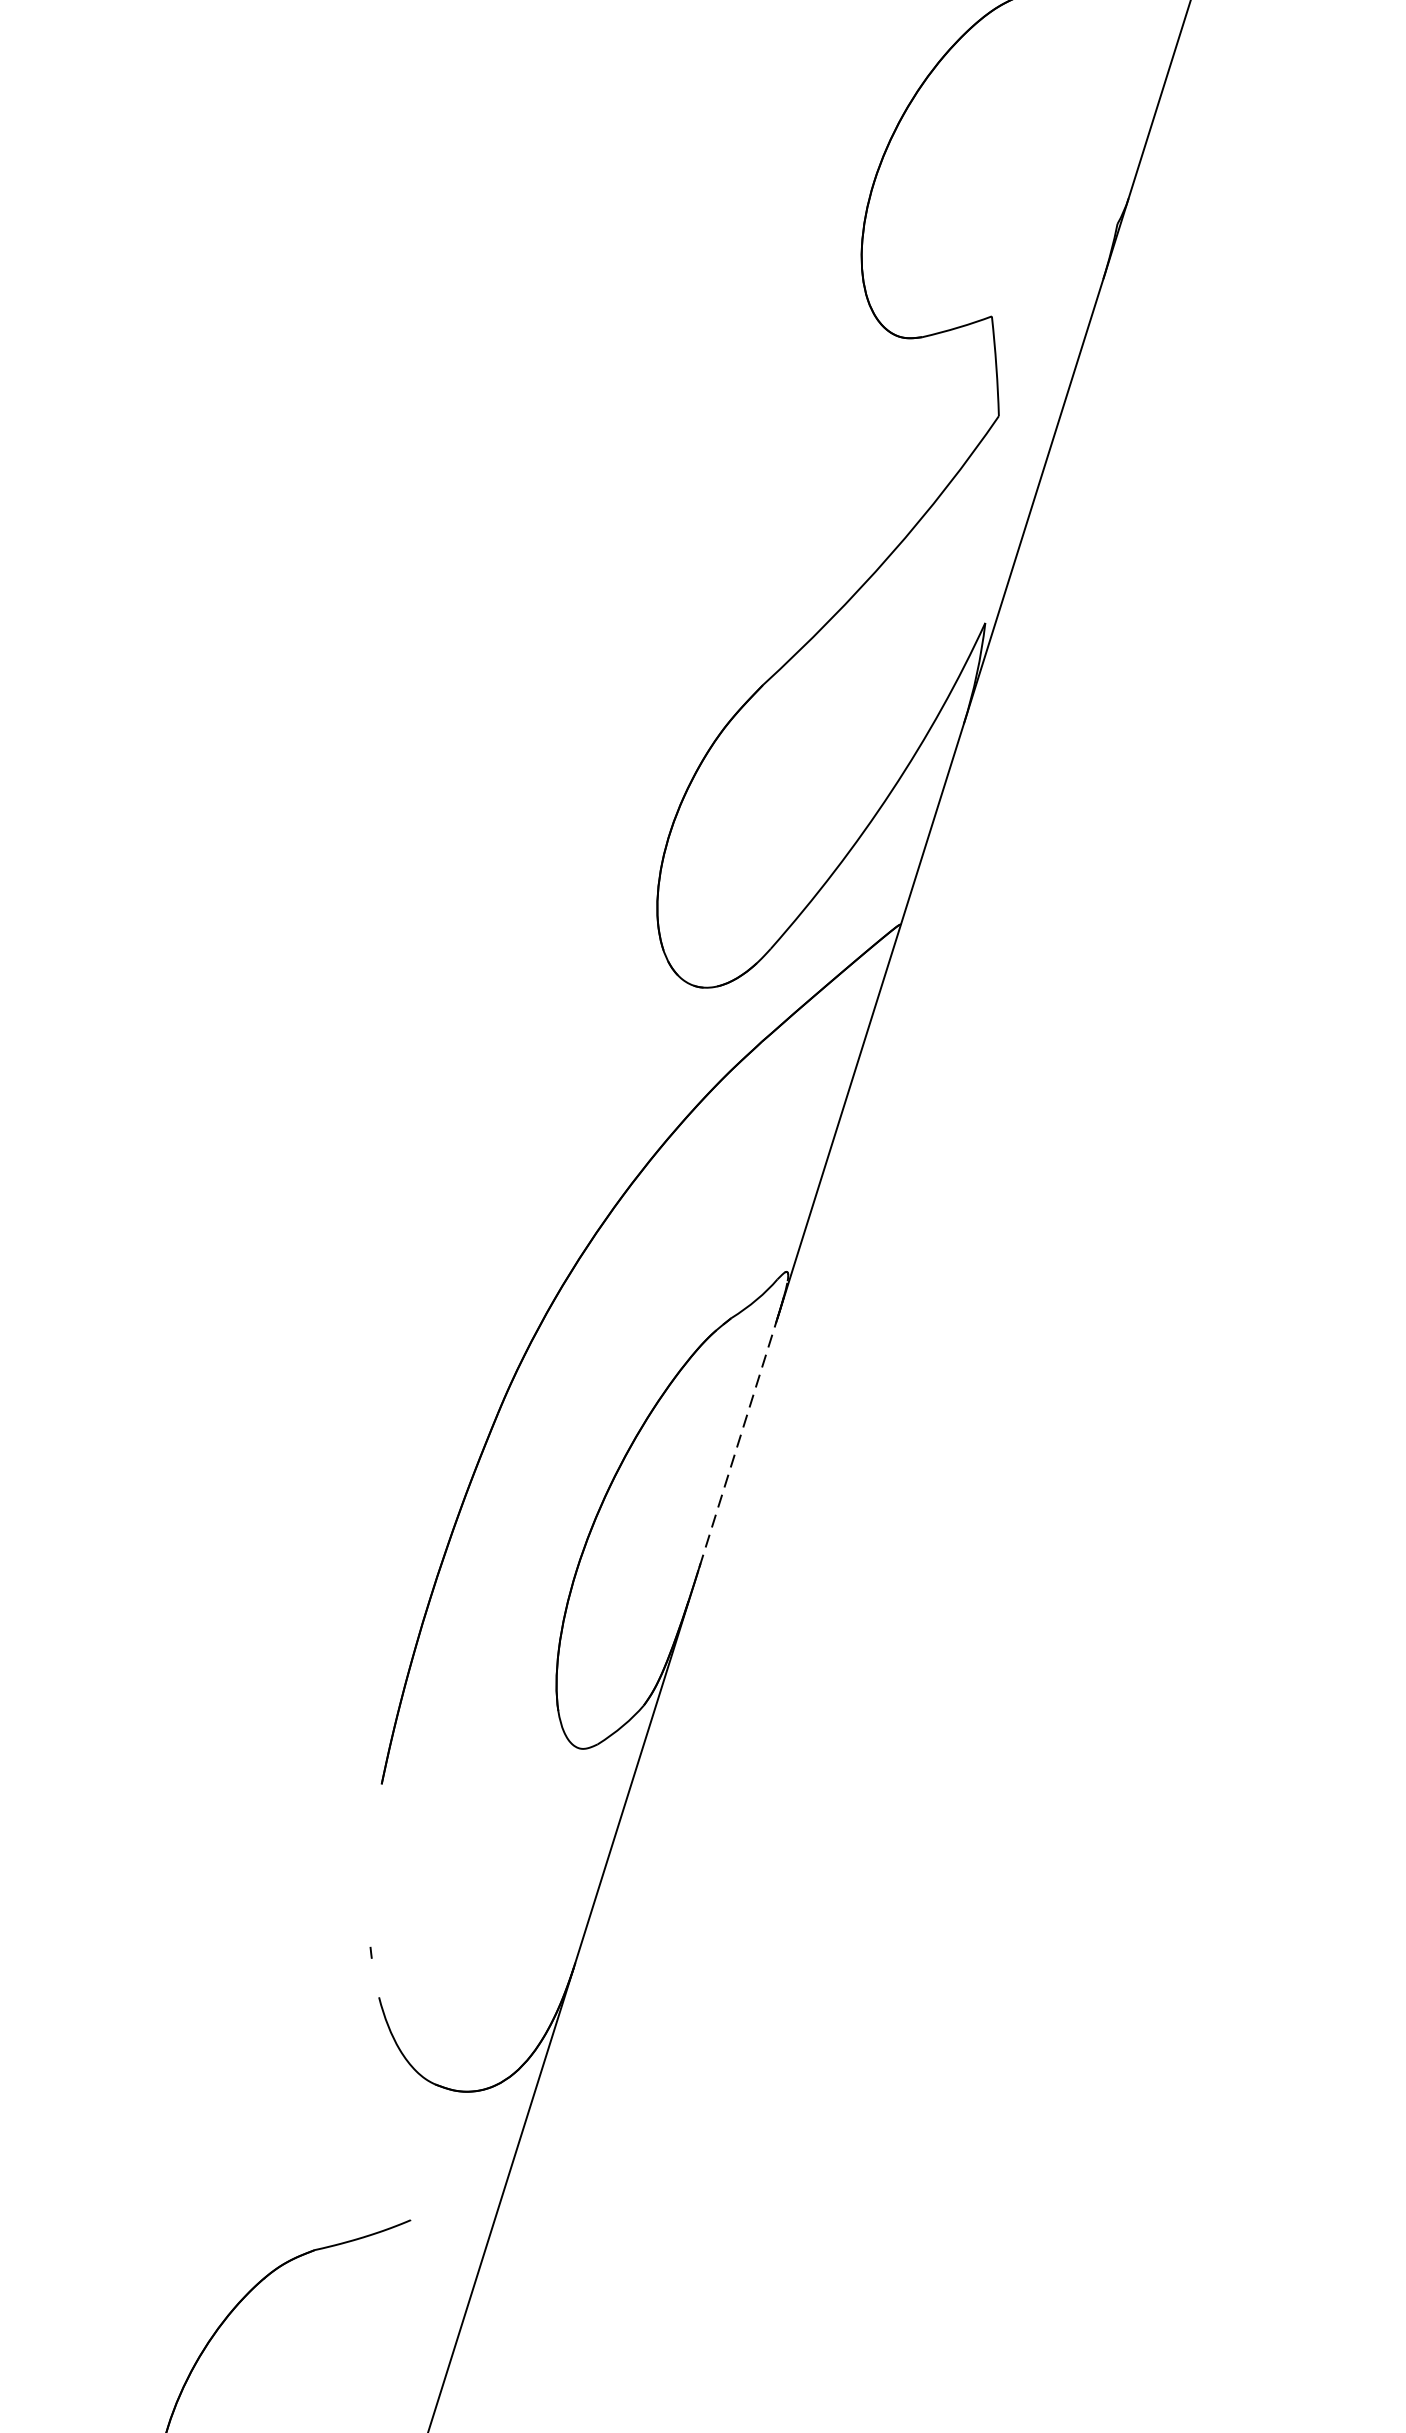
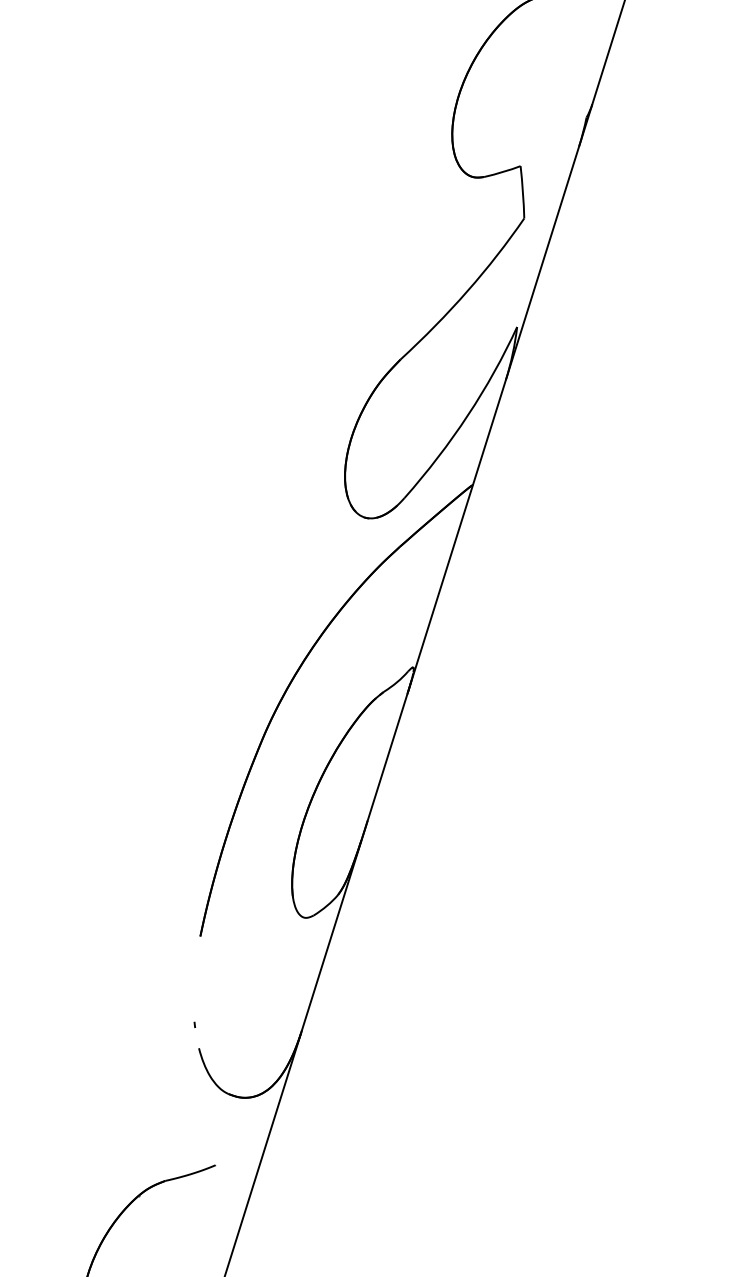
line: (738, 1443) -> (387, 757), dashed -> solid

